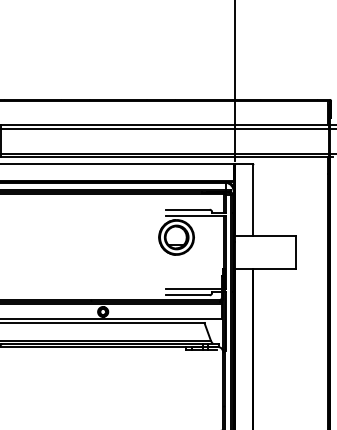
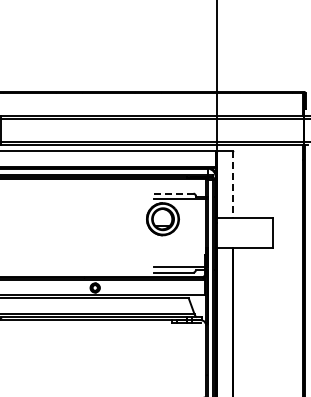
line: (253, 200) -> (233, 185), solid -> dashed
line: (188, 209) -> (173, 193), solid -> dashed

